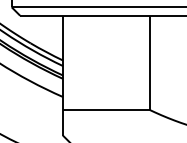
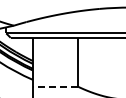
line: (104, 109) -> (54, 86), solid -> dashed

